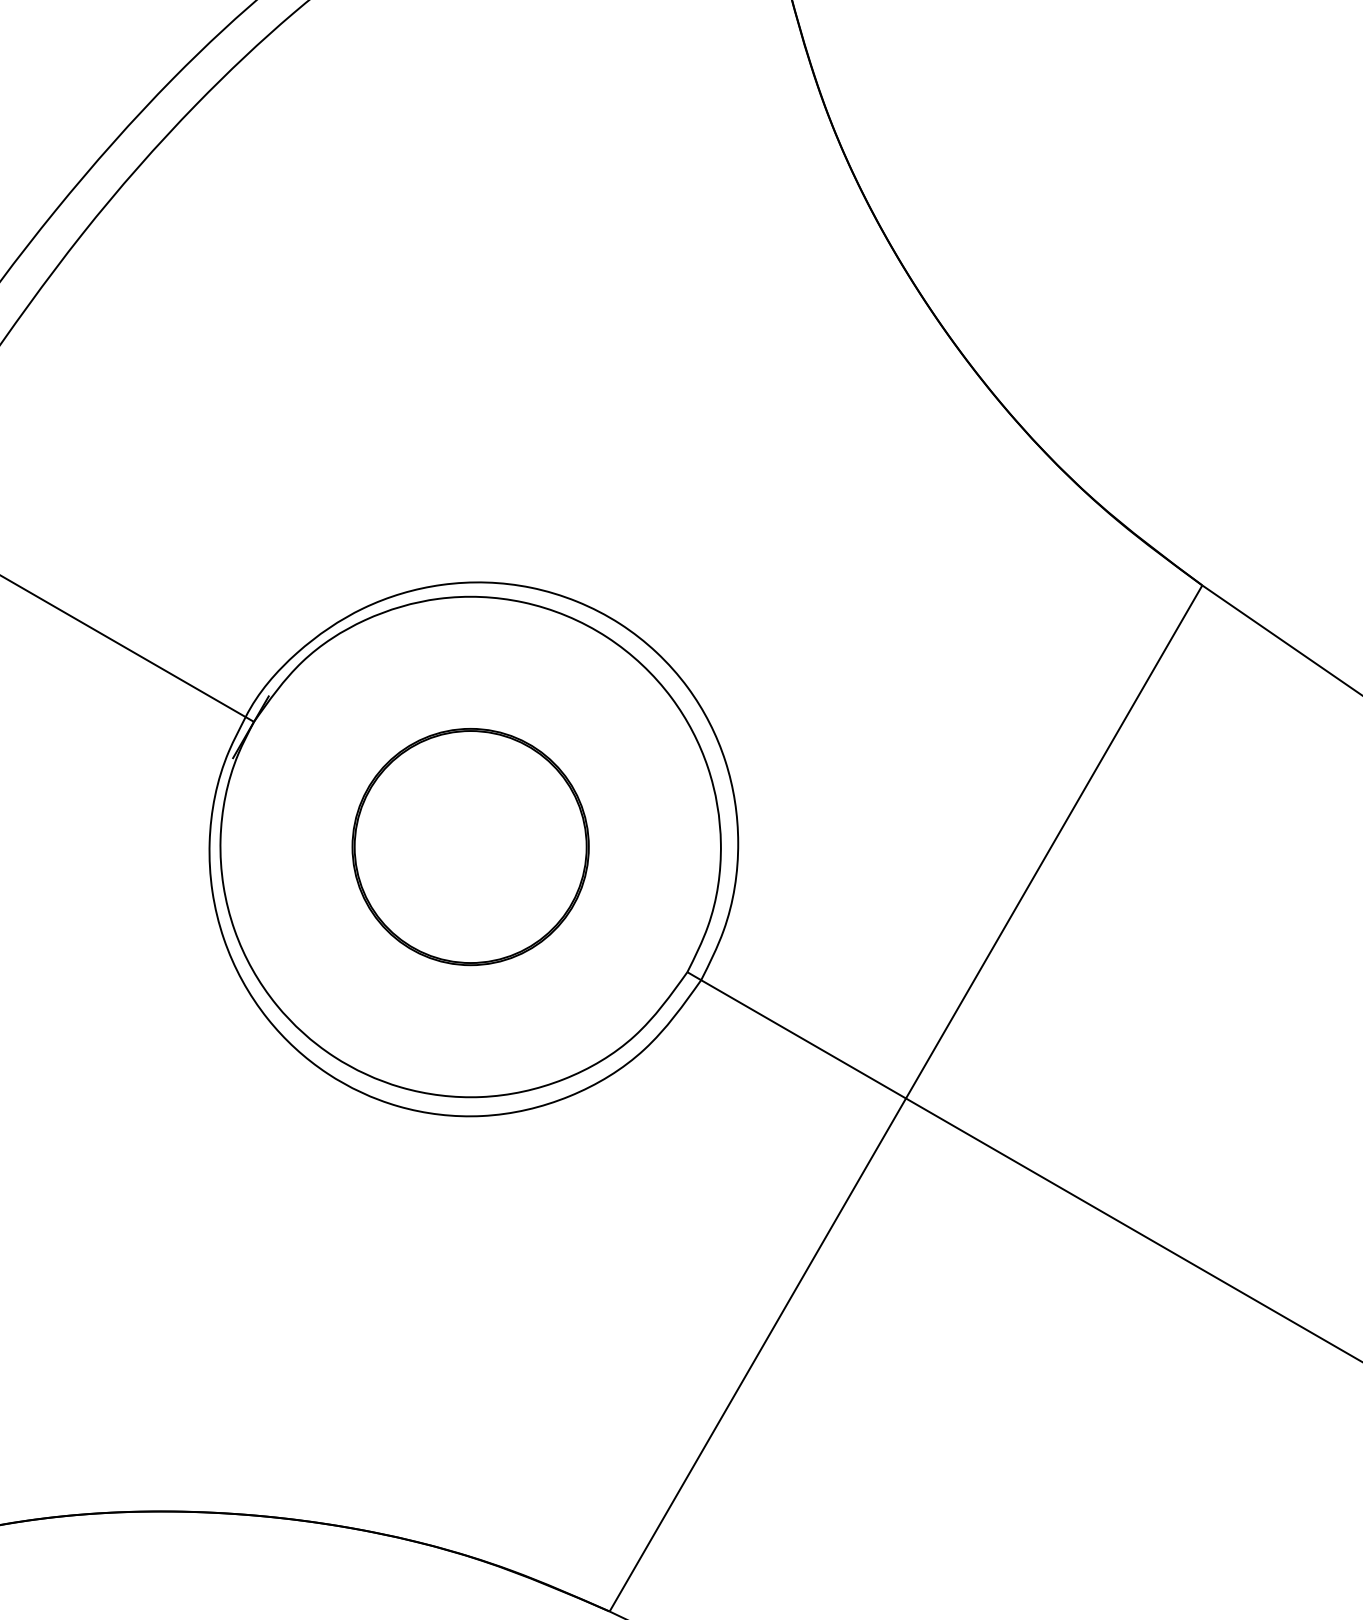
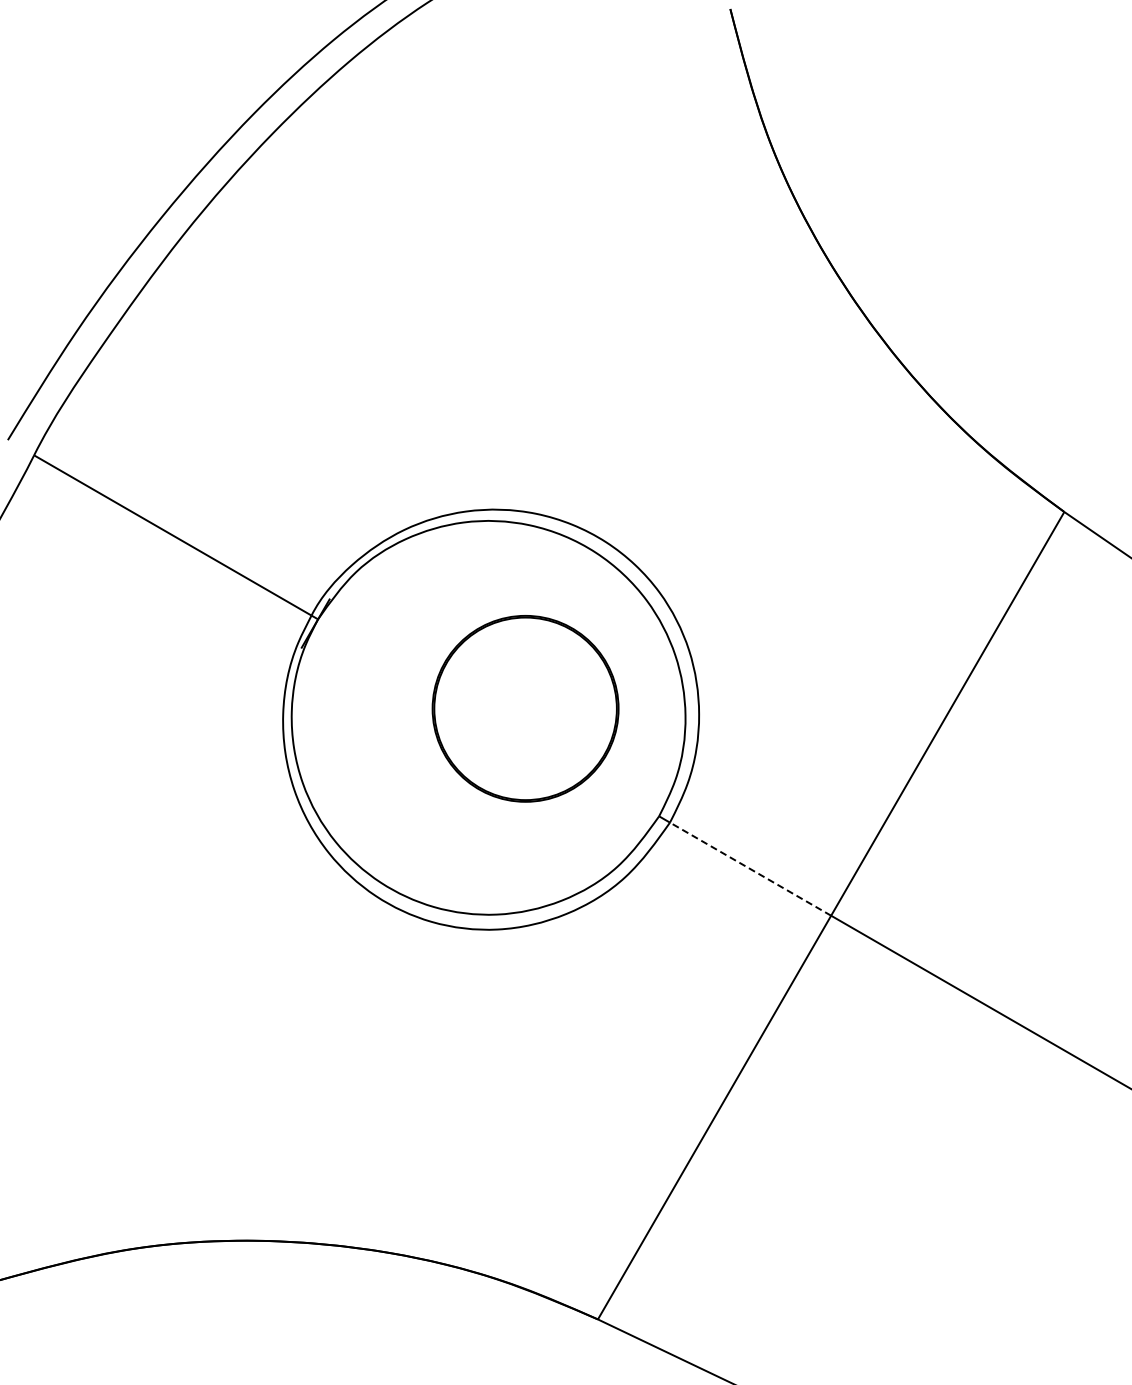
part: (470, 846) -> (525, 708), moved
line: (803, 1038) -> (750, 868), solid -> dashed

